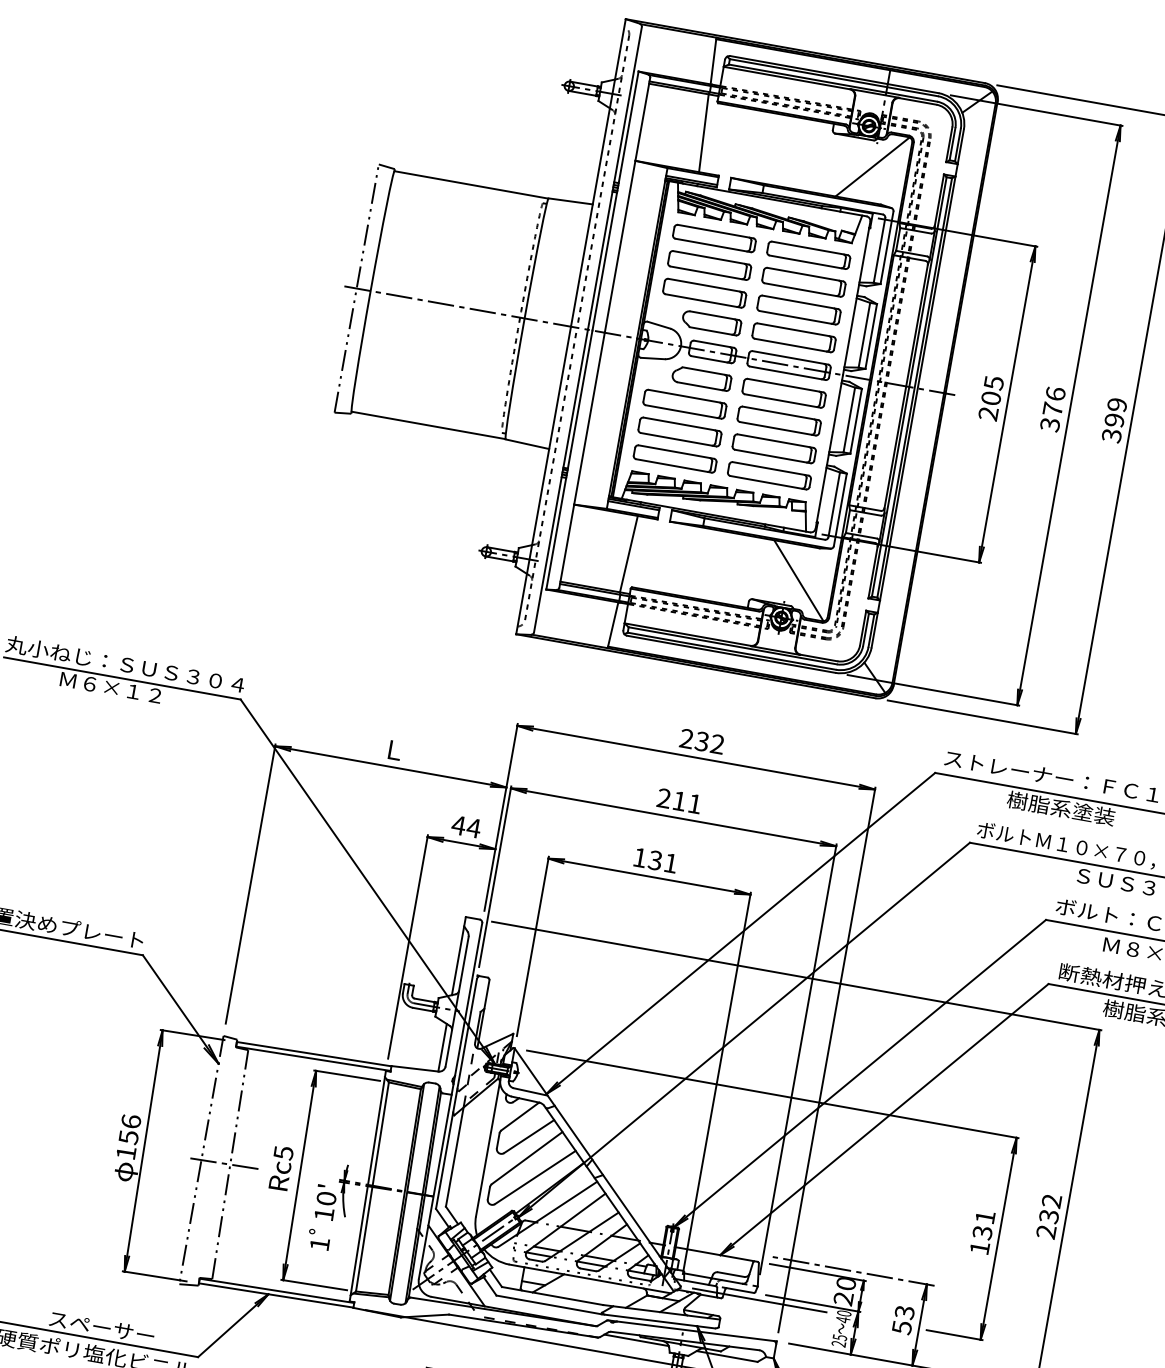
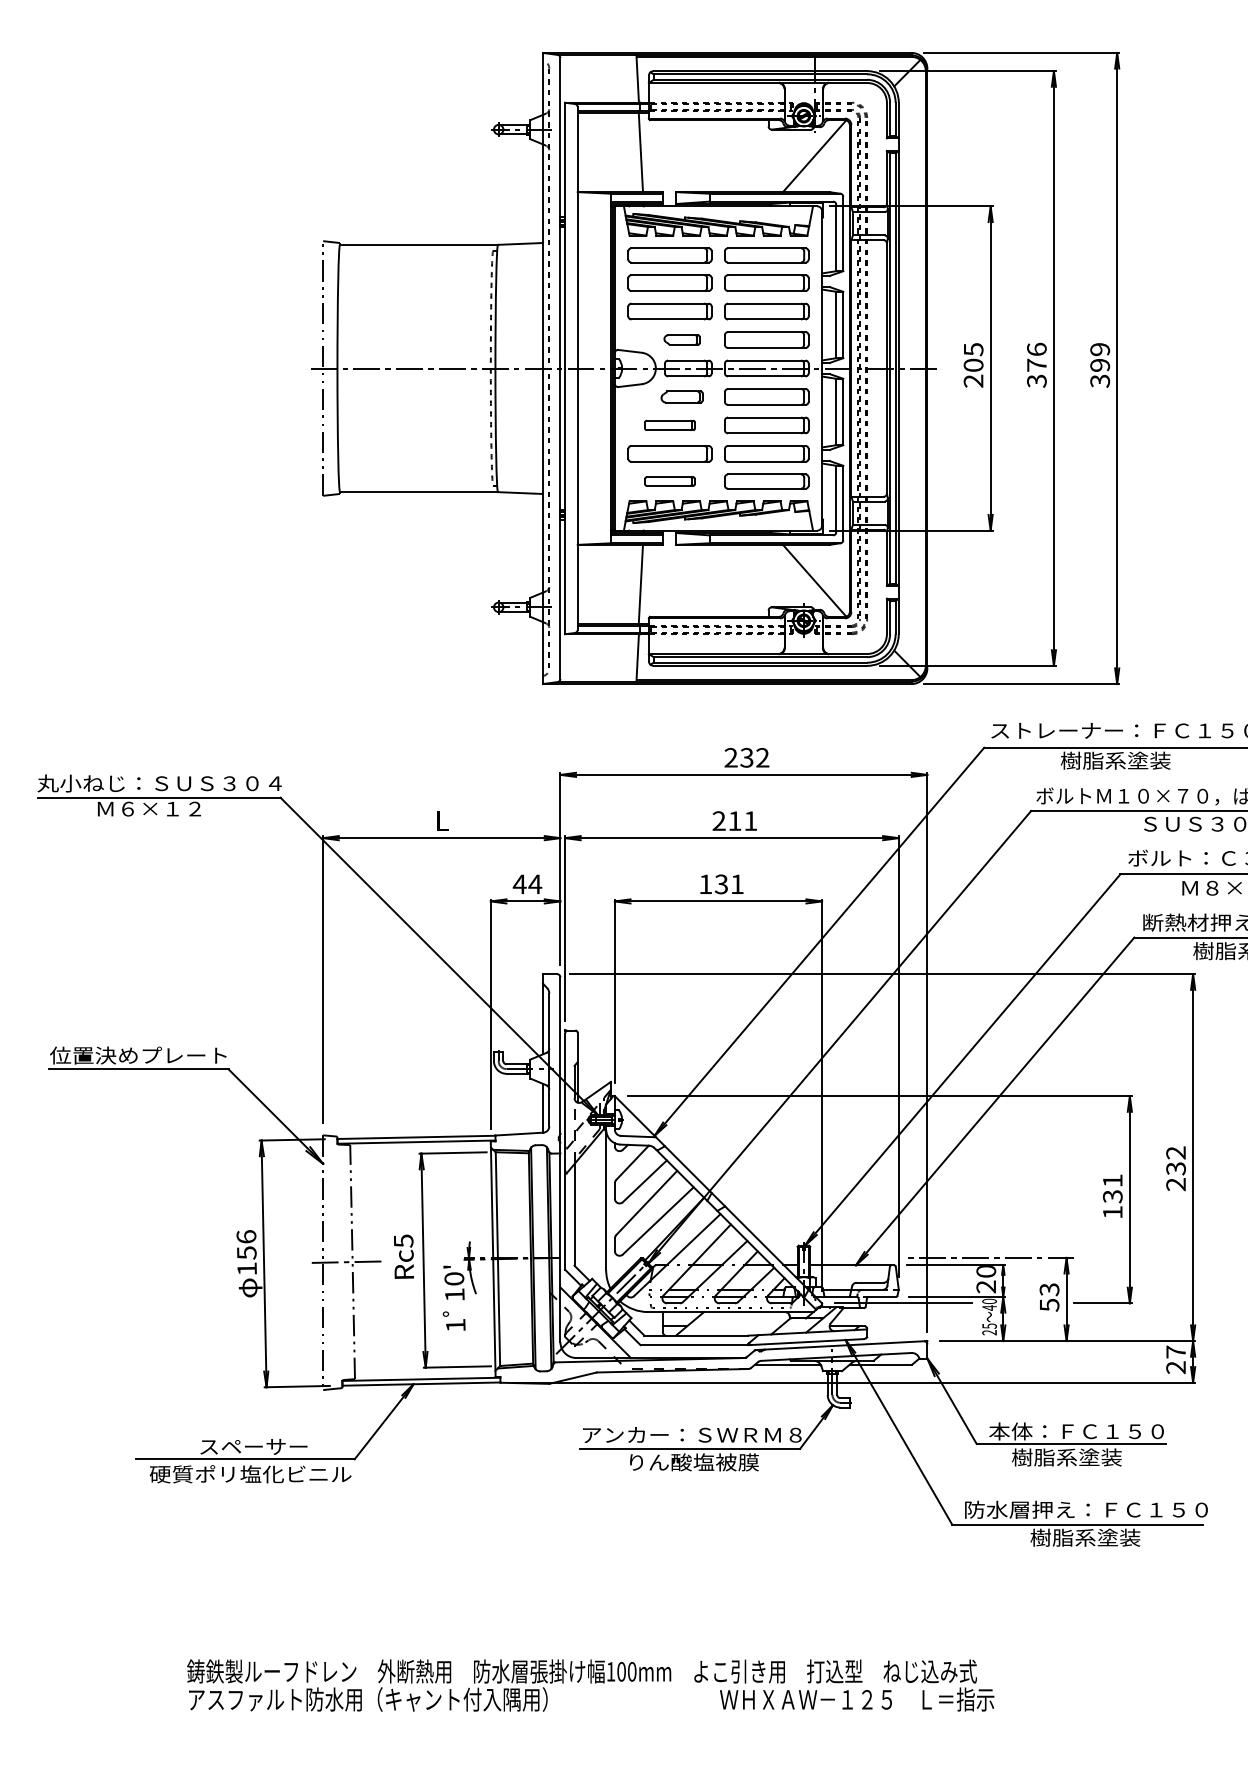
part: (711, 322) -> (681, 339), size x0.6
part: (701, 378) -> (681, 396), size x0.7
part: (684, 404) -> (669, 425), size x0.6
part: (674, 458) -> (669, 481), size x0.6

